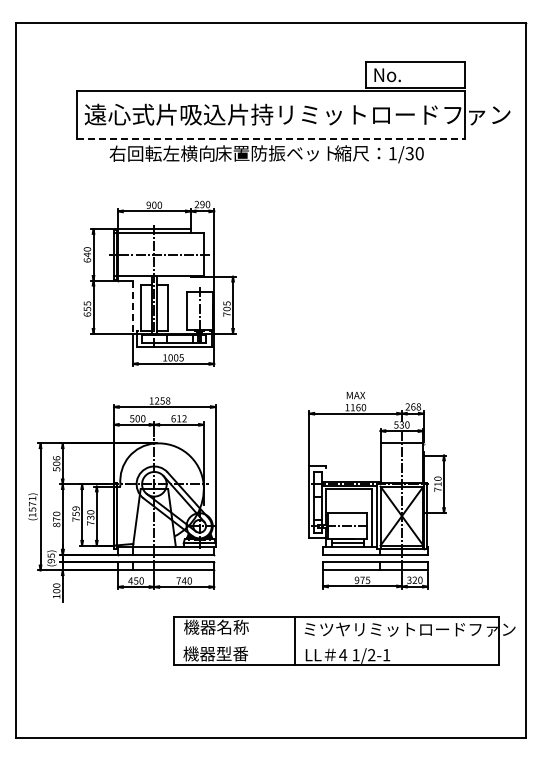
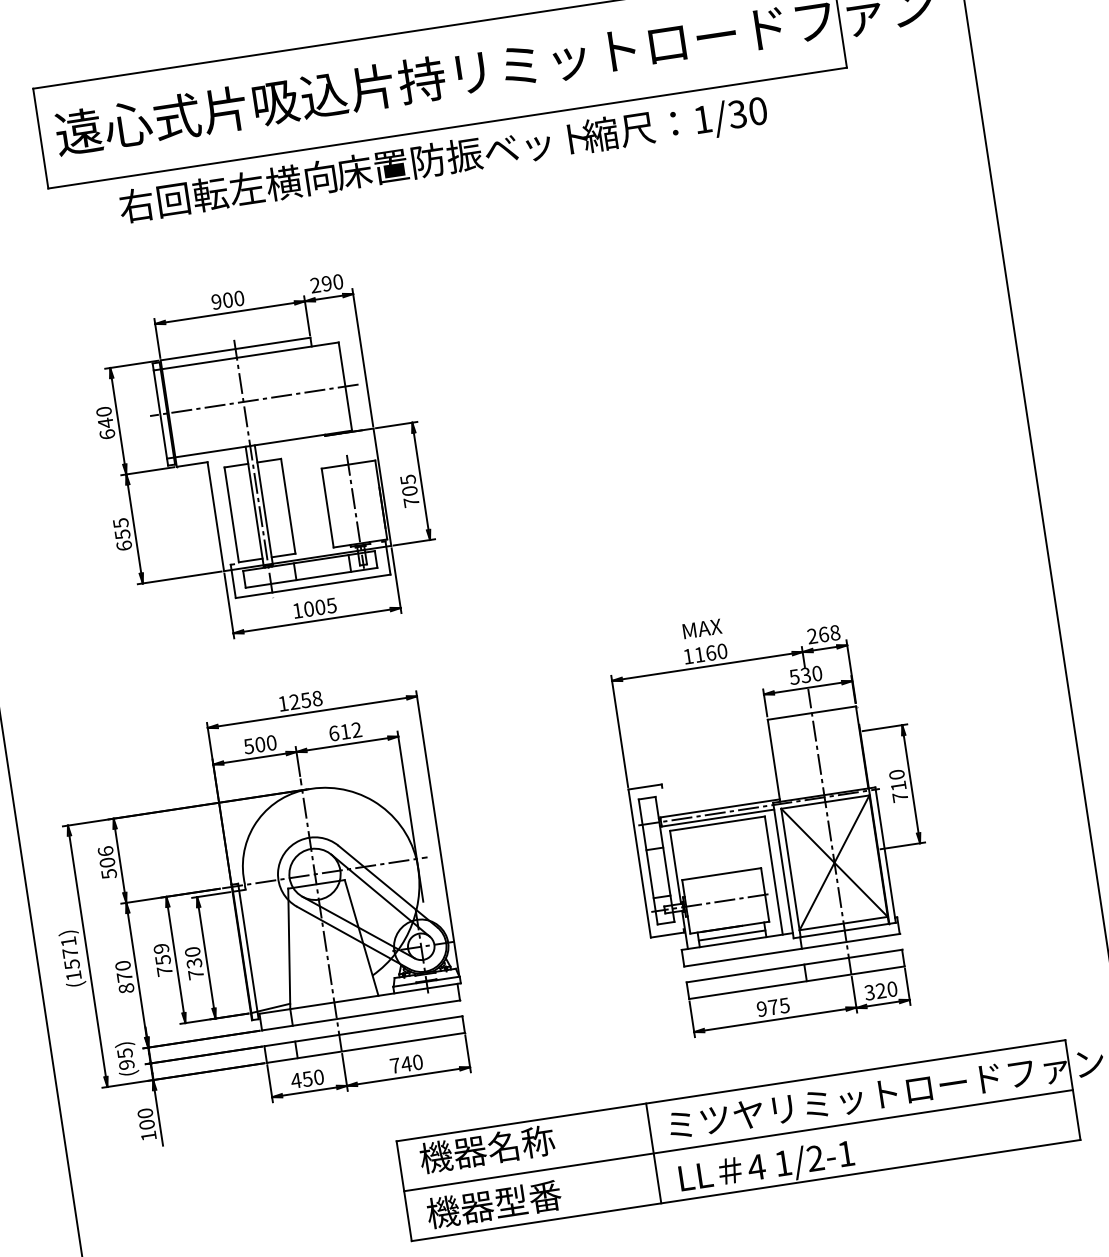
line: (271, 139) -> (448, 128), dashed -> solid
line: (132, 307) -> (214, 517), dashed -> solid
line: (336, 641) -> (738, 1141), added

